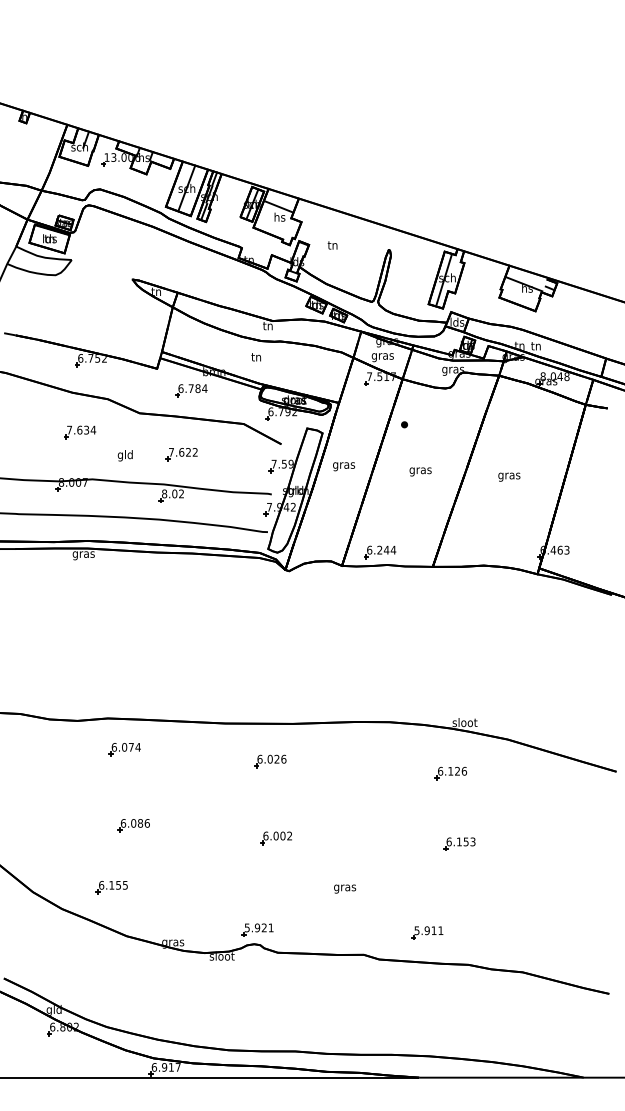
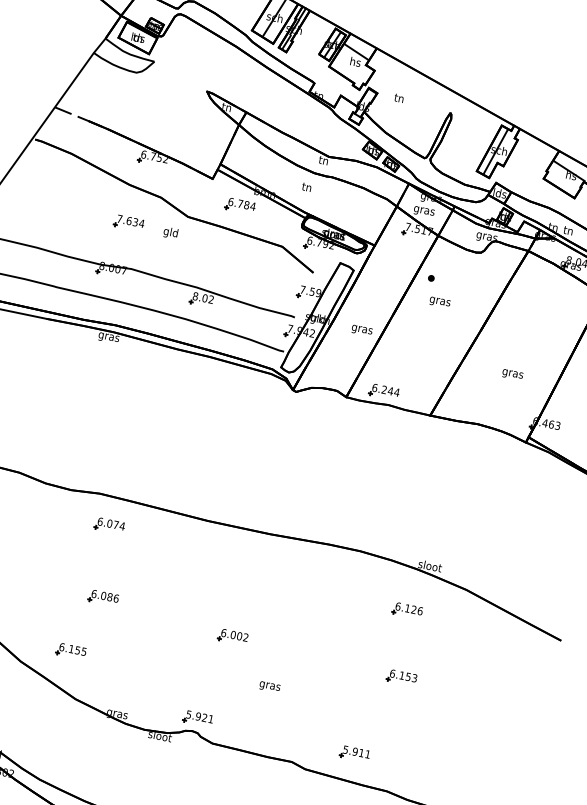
part: (181, 454) -> (218, 263), removed
text: (124, 455) -> (170, 232), moved
text: (343, 466) -> (361, 330), moved
text: (420, 471) -> (439, 302), moved
text: (509, 476) -> (512, 374), moved
part: (270, 761) -> (242, 564), removed
text: (345, 888) -> (270, 686), moved

